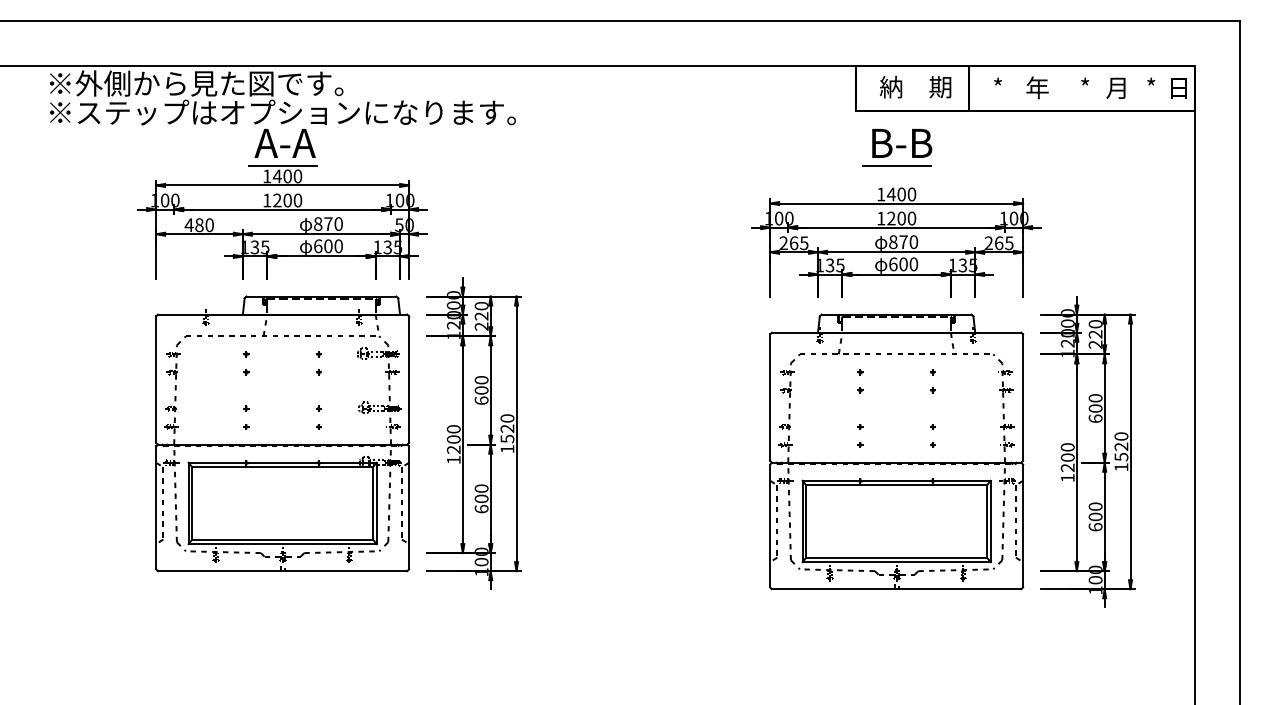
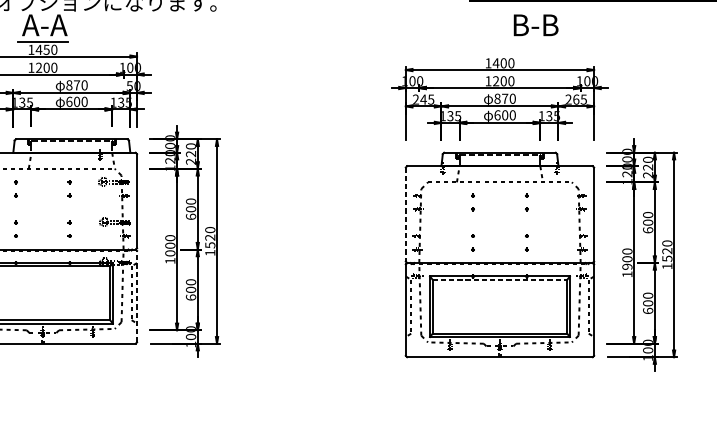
text: (902, 143) -> (536, 25), moved
line: (896, 165) -> (499, 41), removed
text: (287, 176) -> (46, 49), 1400 -> 1450
text: (793, 243) -> (423, 99), 265 -> 245
line: (770, 398) -> (406, 215), solid -> dashed
text: (453, 449) -> (170, 253), 1200 -> 1000
text: (1067, 467) -> (627, 266), 1200 -> 1900
line: (897, 485) -> (500, 279), solid -> dashed
line: (409, 507) -> (137, 296), solid -> dashed

